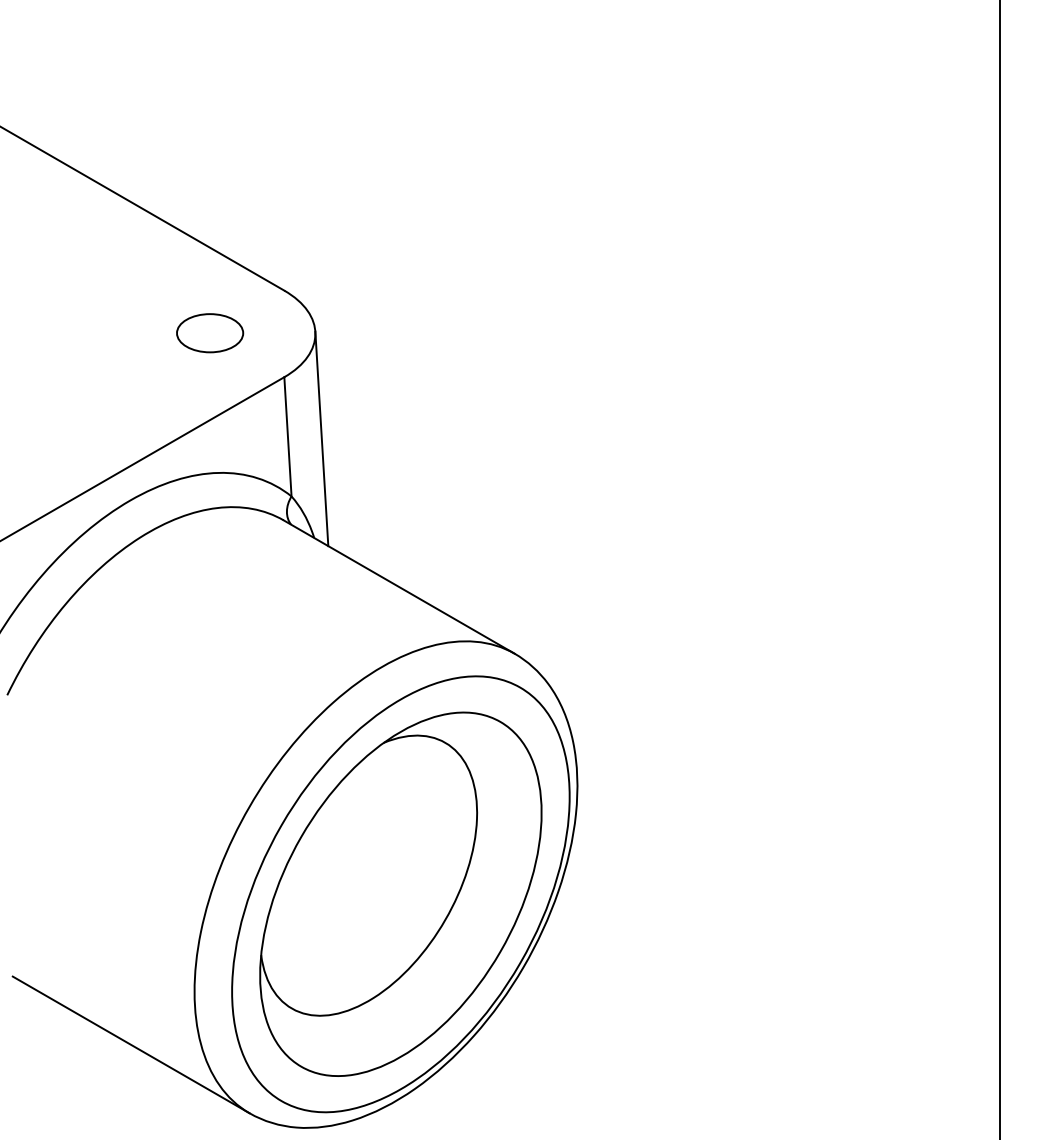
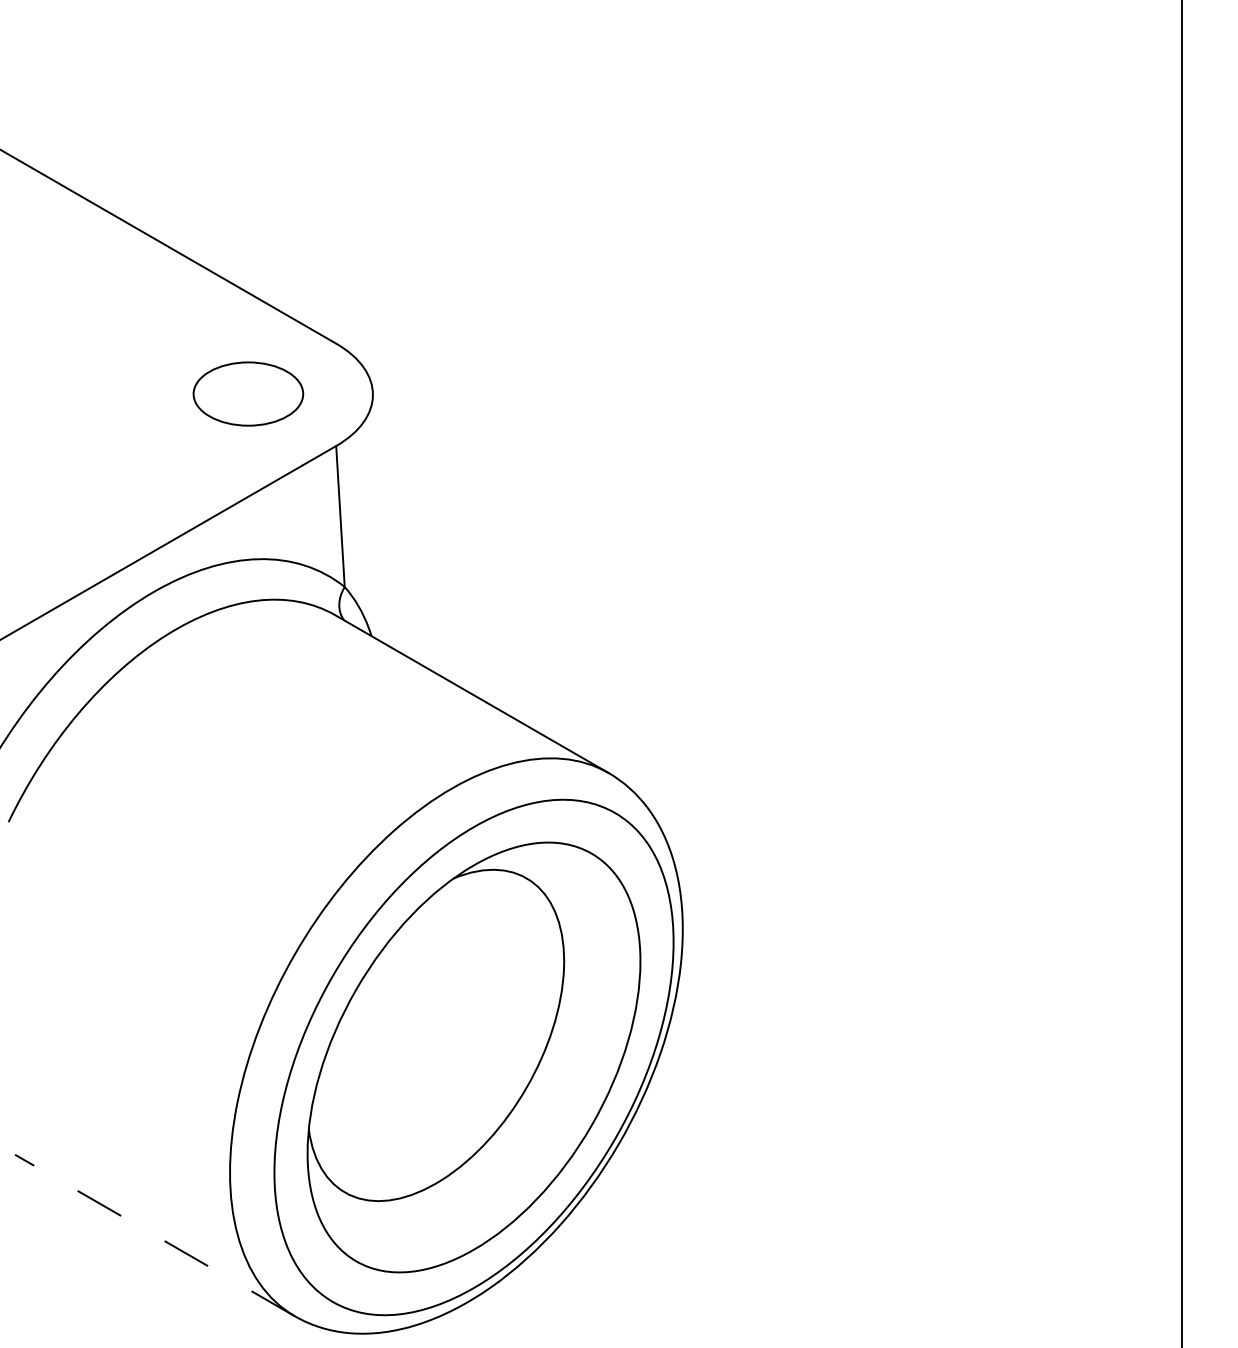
part: (210, 332) -> (248, 393), size x1.4
line: (321, 438) -> (380, 518), removed
line: (131, 1044) -> (155, 1235), solid -> dashed

